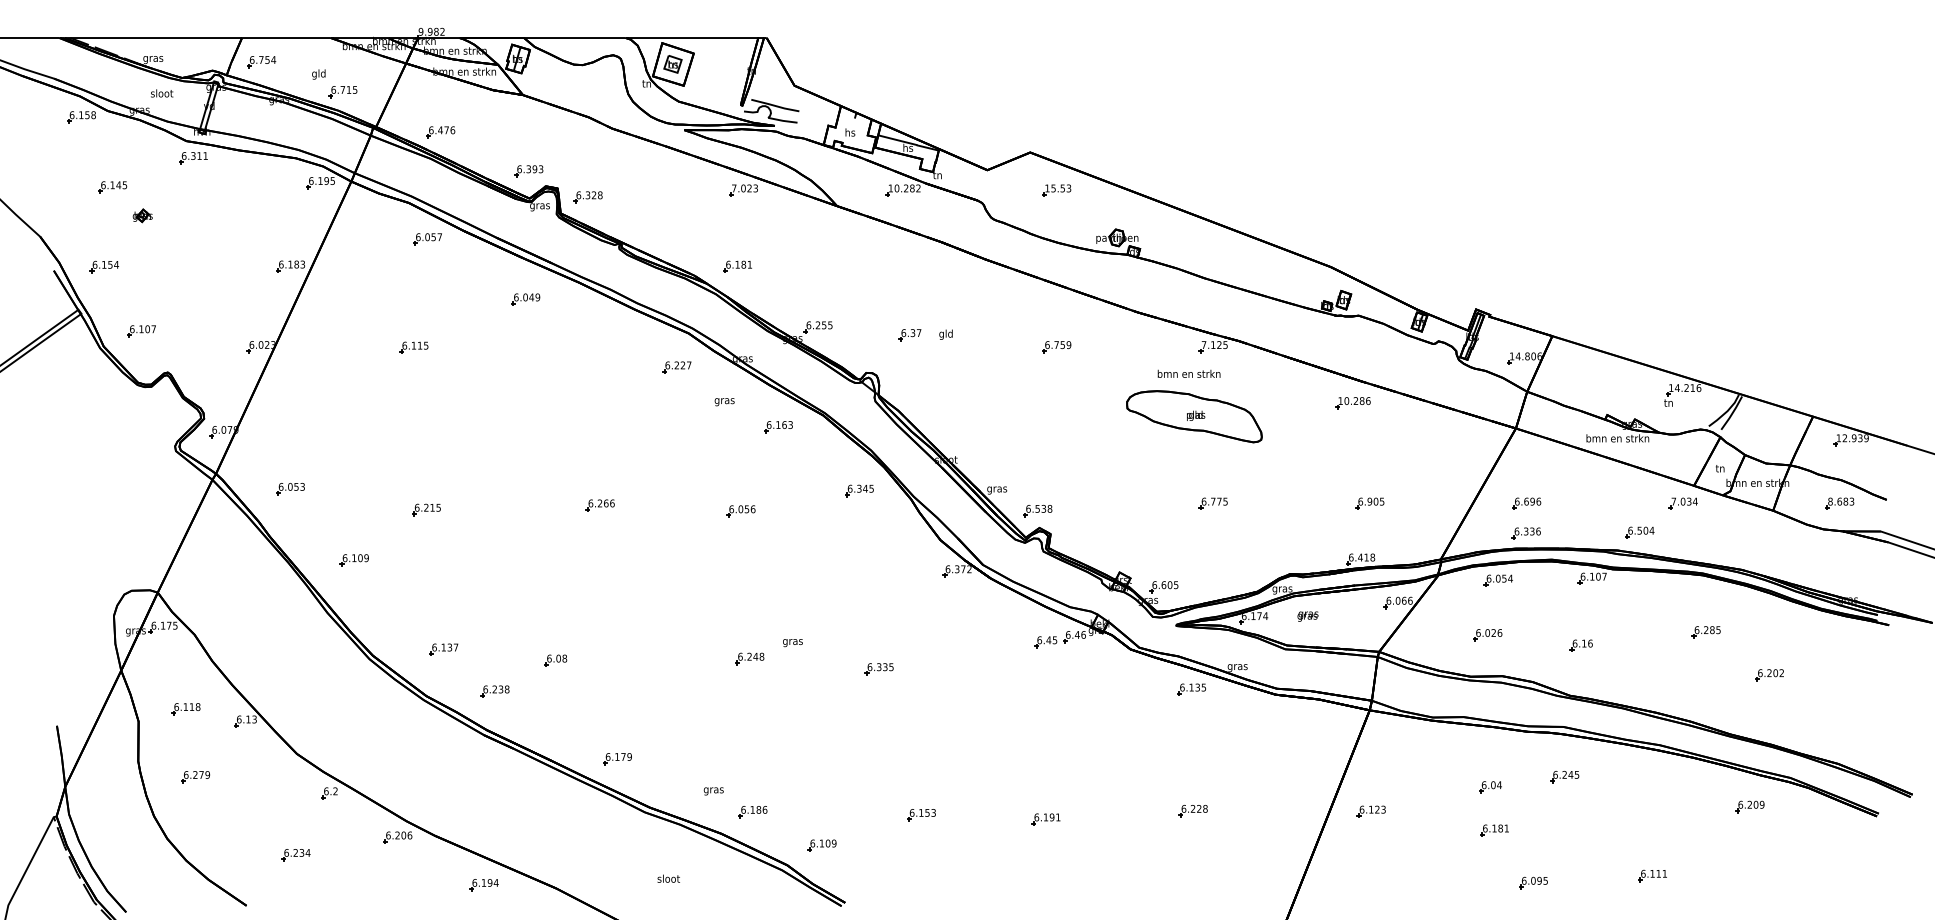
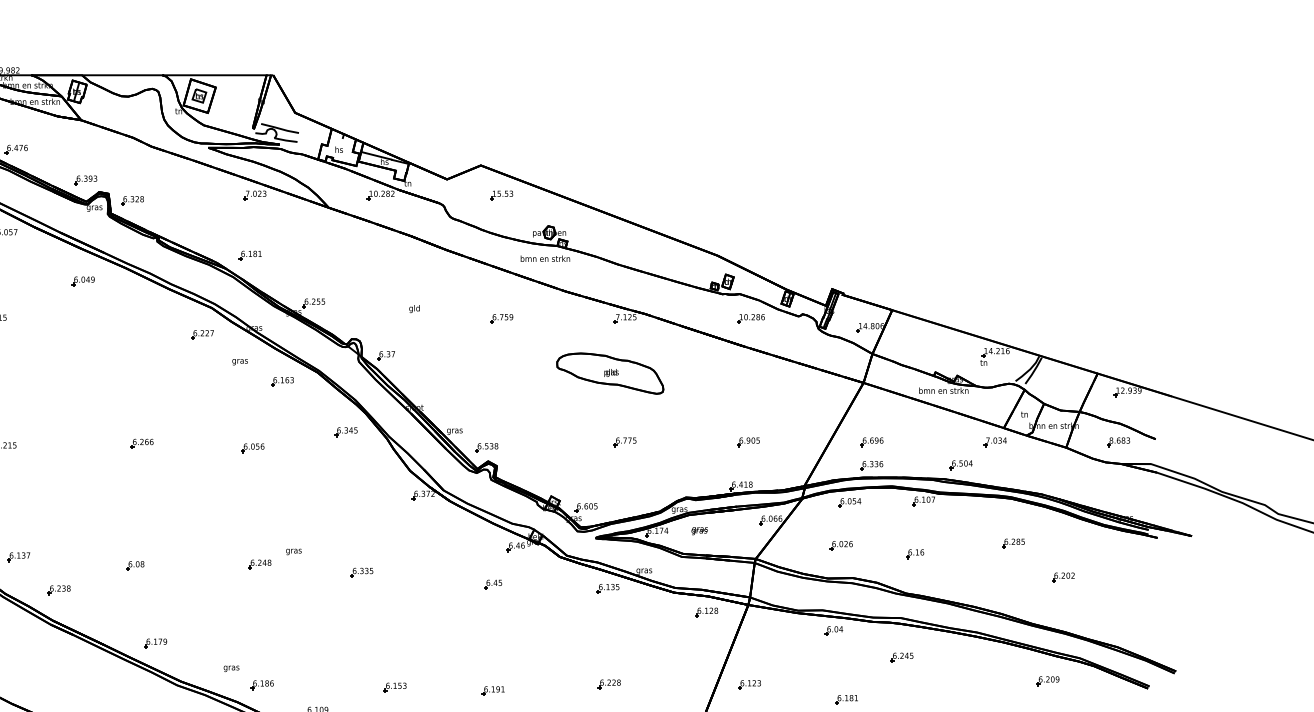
part: (909, 335) -> (385, 356), moved
text: (1188, 373) -> (544, 258), moved
part: (1352, 403) -> (750, 319), moved
part: (1045, 642) -> (492, 584), moved
part: (555, 660) -> (135, 565), moved
part: (1316, 719) -> (706, 612), added
part: (1490, 787) -> (834, 631), moved

